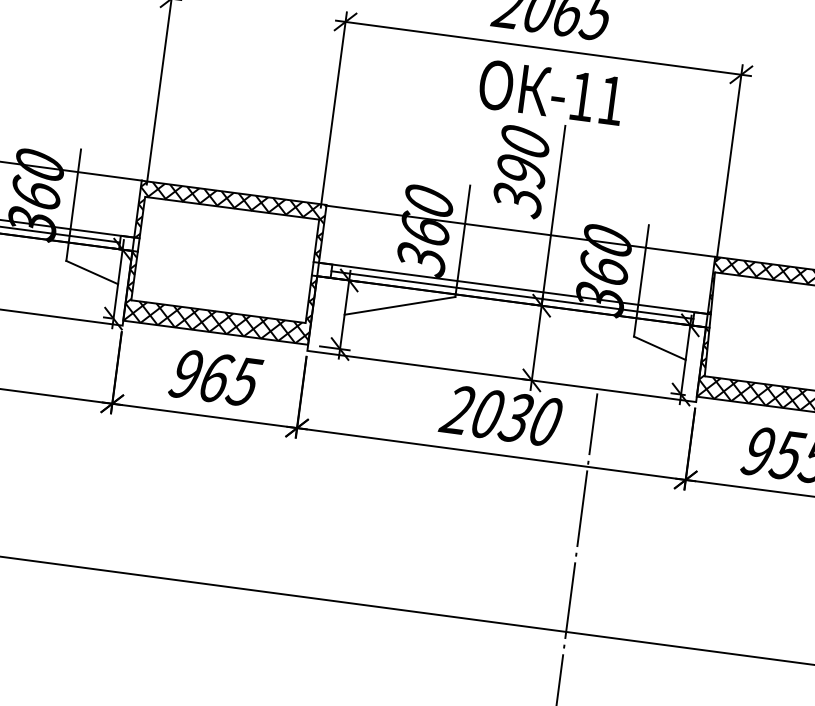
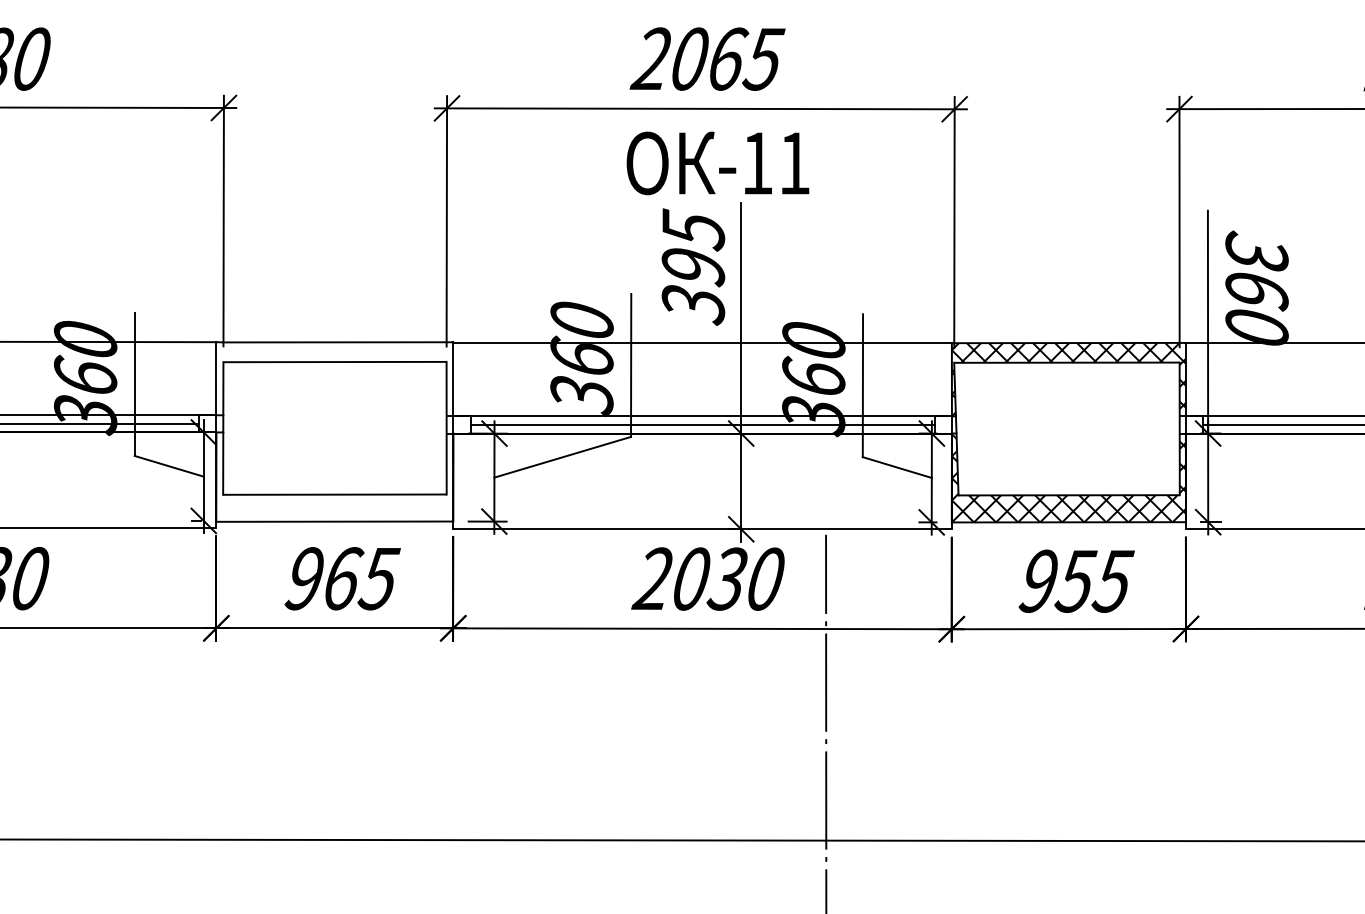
text: (525, 141) -> (693, 229), 390 -> 395
hatch: (230, 221) -> (334, 378), removed
hatch: (220, 297) -> (334, 476), removed

